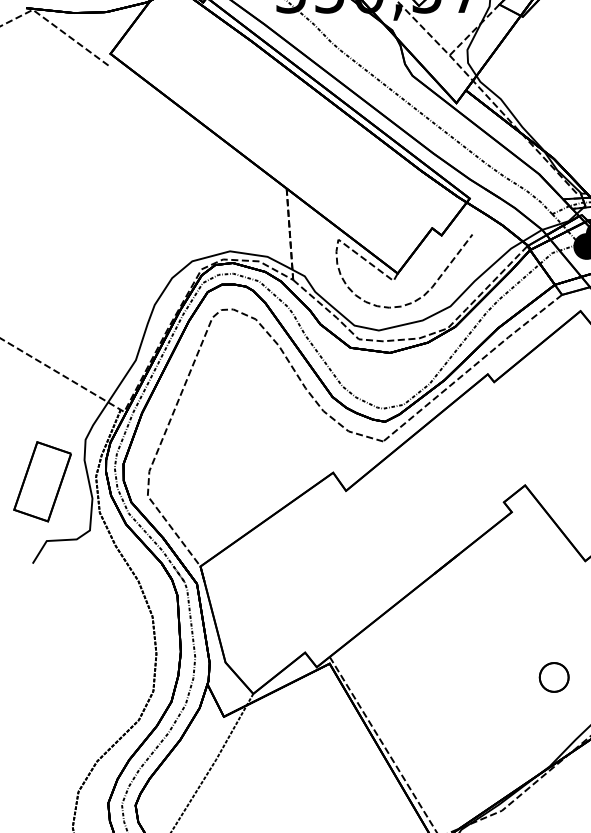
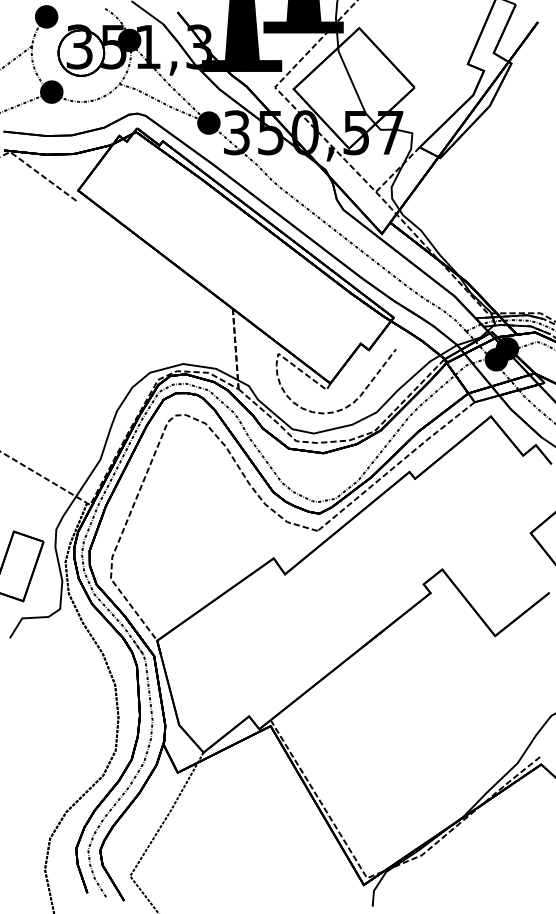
part: (553, 676) -> (467, 737), removed

